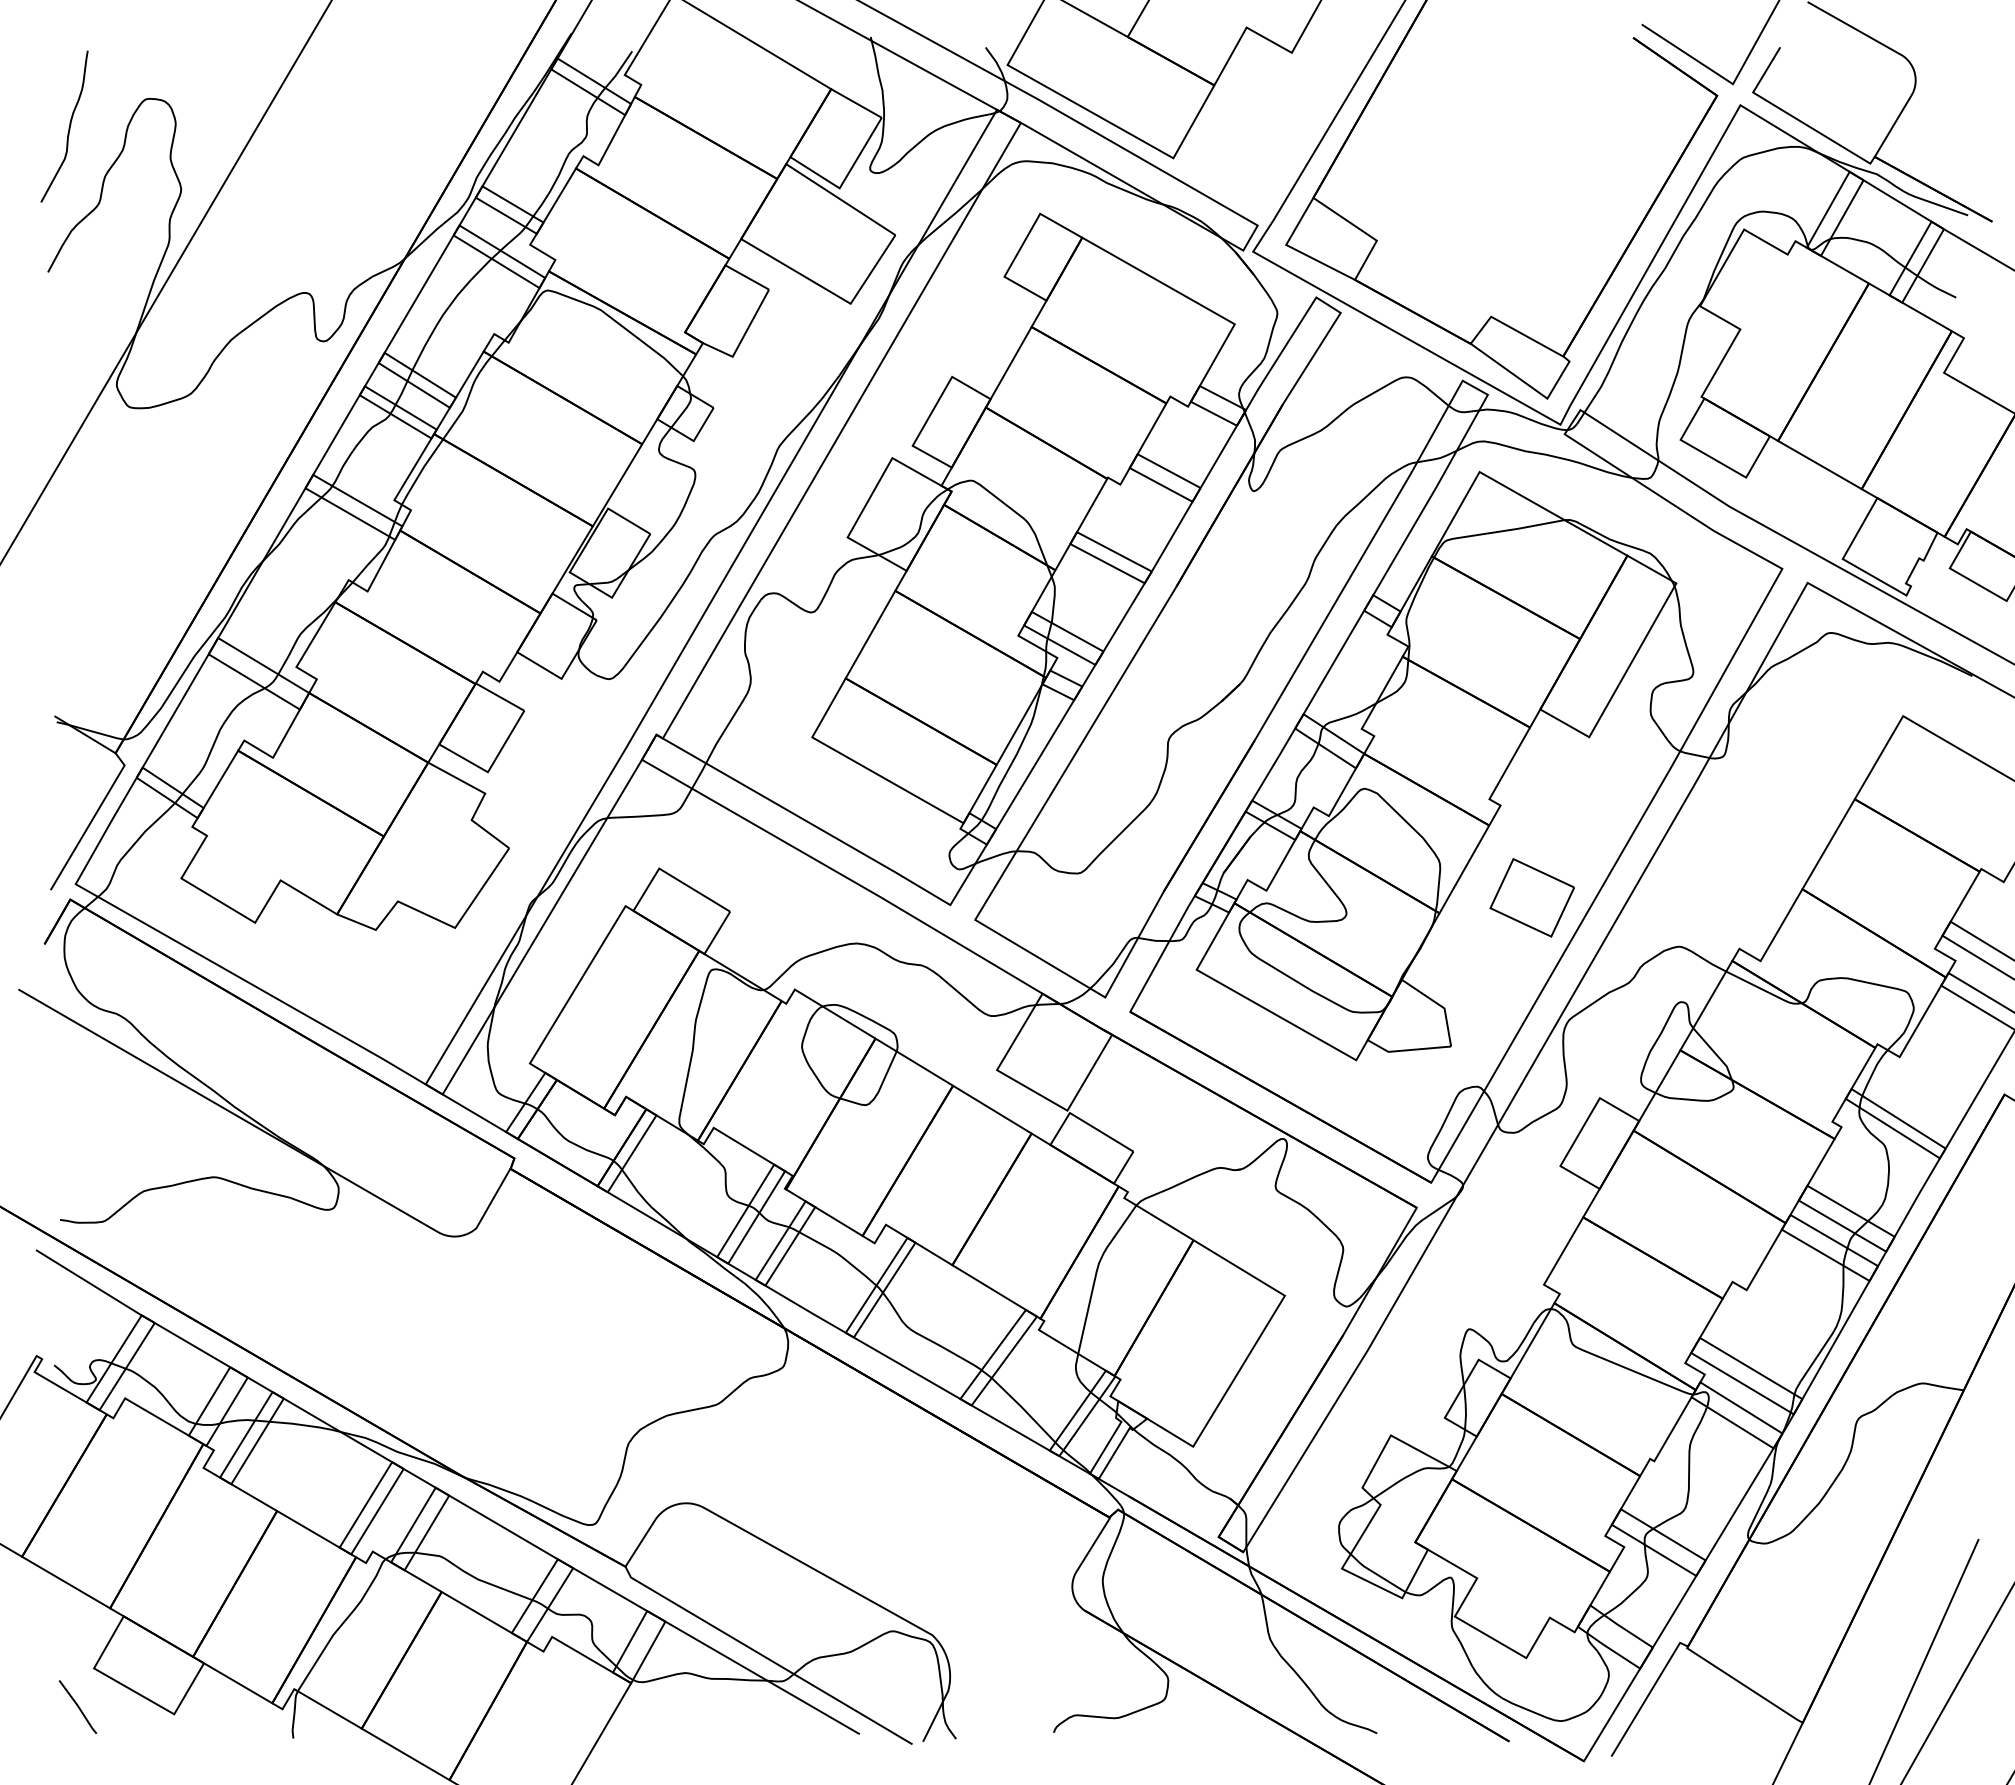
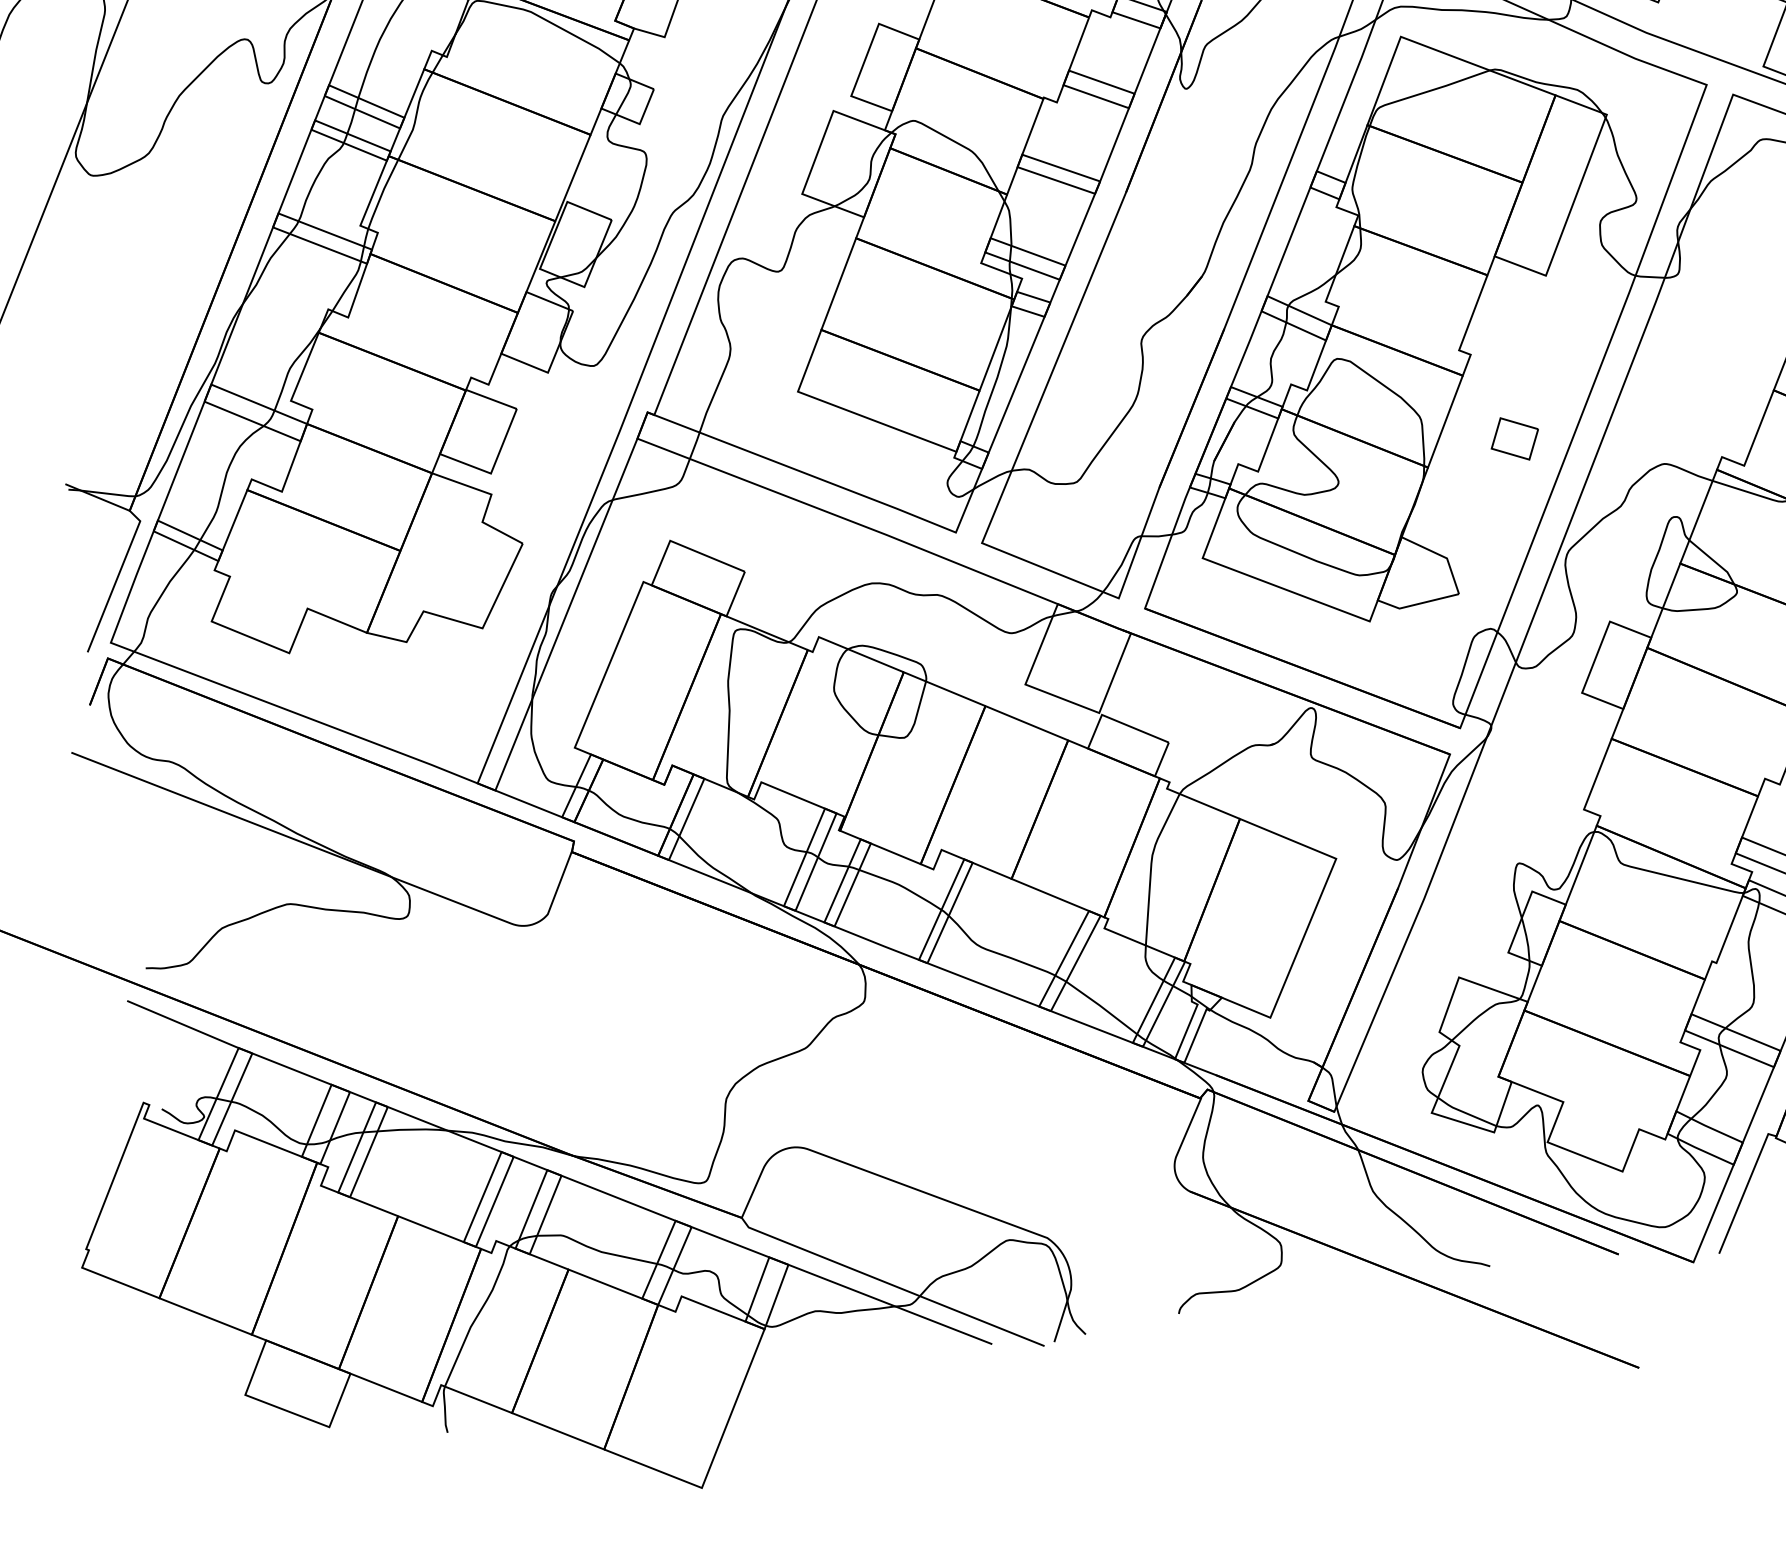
part: (1531, 897) -> (1514, 438), size x0.6
line: (77, 1706) -> (235, 1434), removed

